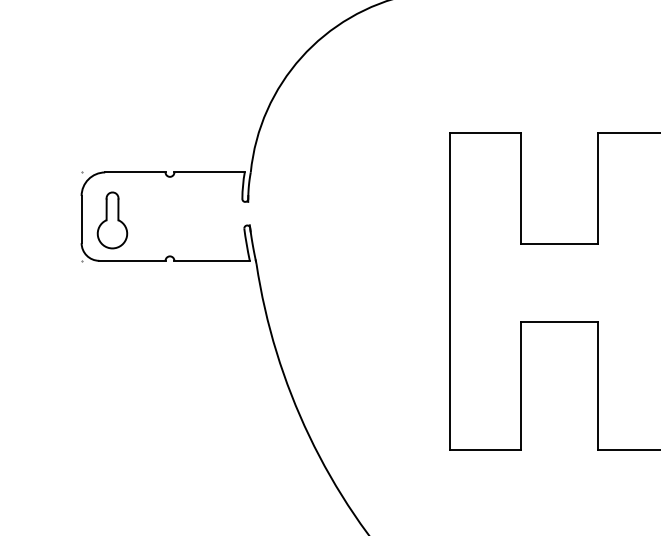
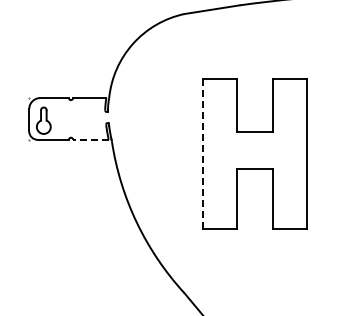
line: (211, 260) -> (90, 139), solid -> dashed
line: (450, 291) -> (203, 154), solid -> dashed

